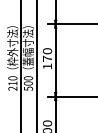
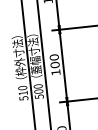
text: (47, 58) -> (55, 64), 170 -> 100
text: (12, 88) -> (23, 98), 210 -> 510

